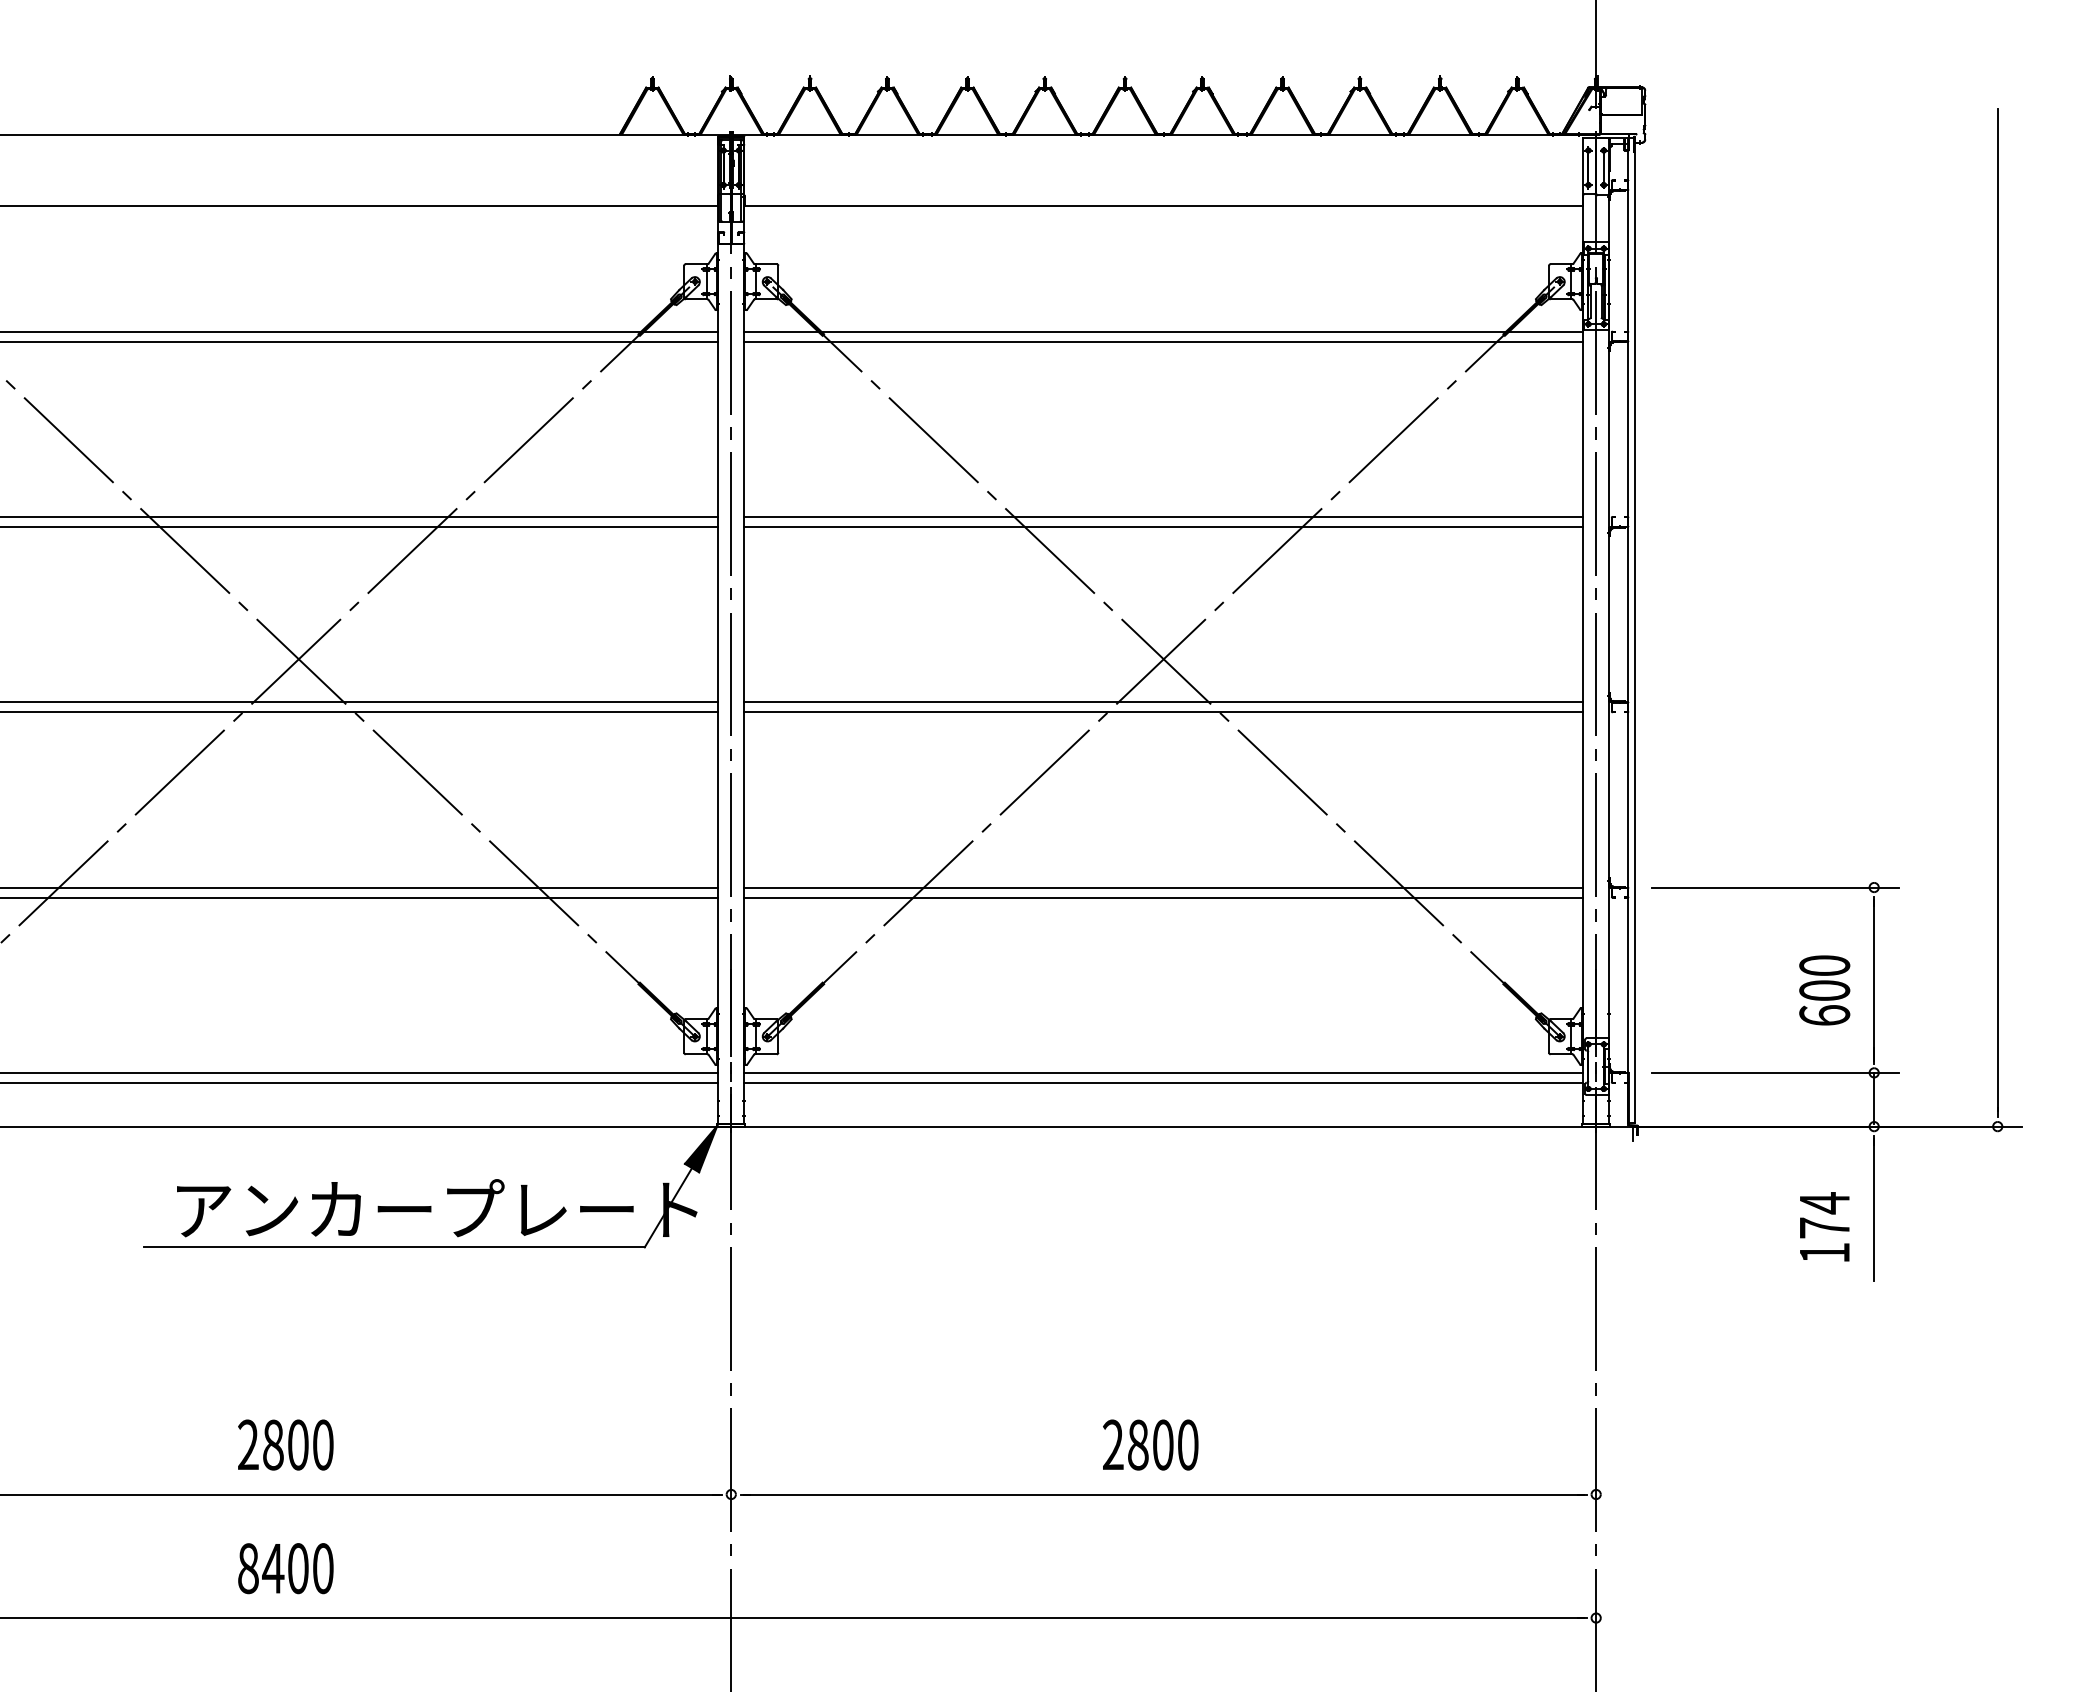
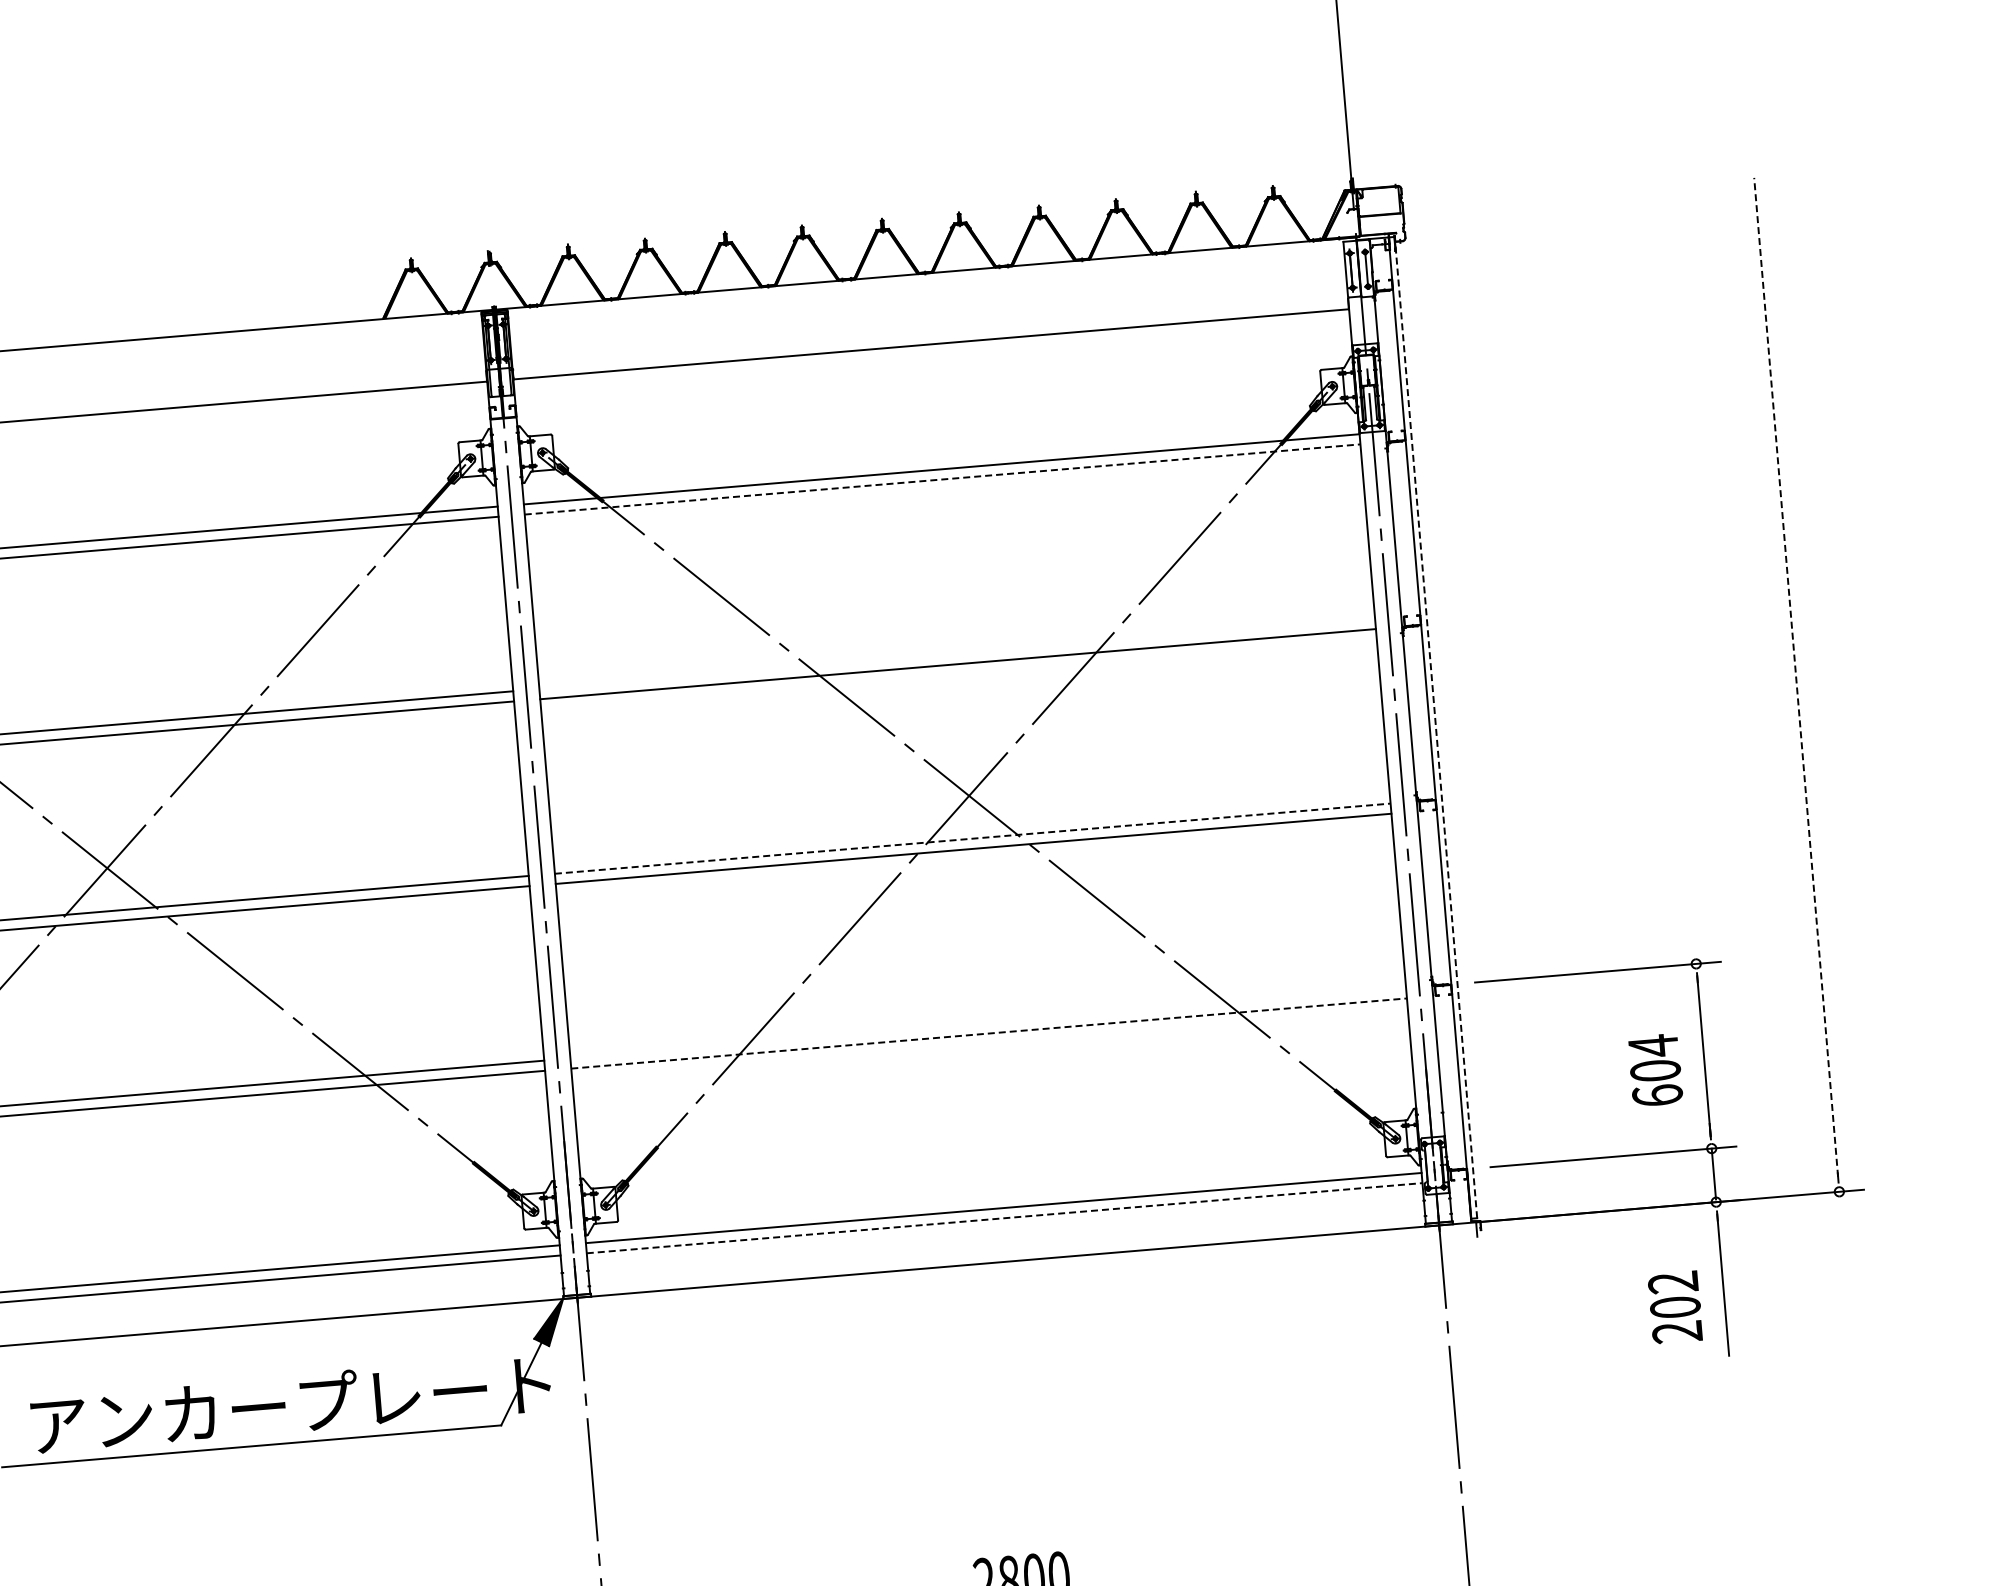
line: (1164, 341) -> (943, 479), solid -> dashed
line: (1163, 516) -> (956, 653), removed
line: (1997, 609) -> (1795, 676), solid -> dashed
line: (1634, 629) -> (1435, 726), solid -> dashed
line: (1164, 702) -> (973, 838), solid -> dashed
line: (1163, 887) -> (988, 1023), removed
line: (1164, 897) -> (989, 1033), solid -> dashed
text: (1824, 965) -> (1653, 1045), 600 -> 604
line: (1164, 1083) -> (1005, 1218), solid -> dashed
text: (1824, 1227) -> (1675, 1306), 174 -> 202

